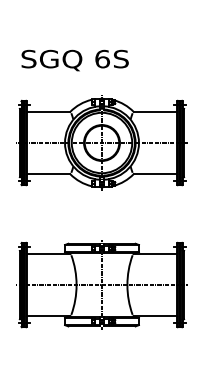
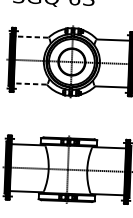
line: (48, 112) -> (32, 37), solid -> dashed
line: (48, 173) -> (30, 83), solid -> dashed

